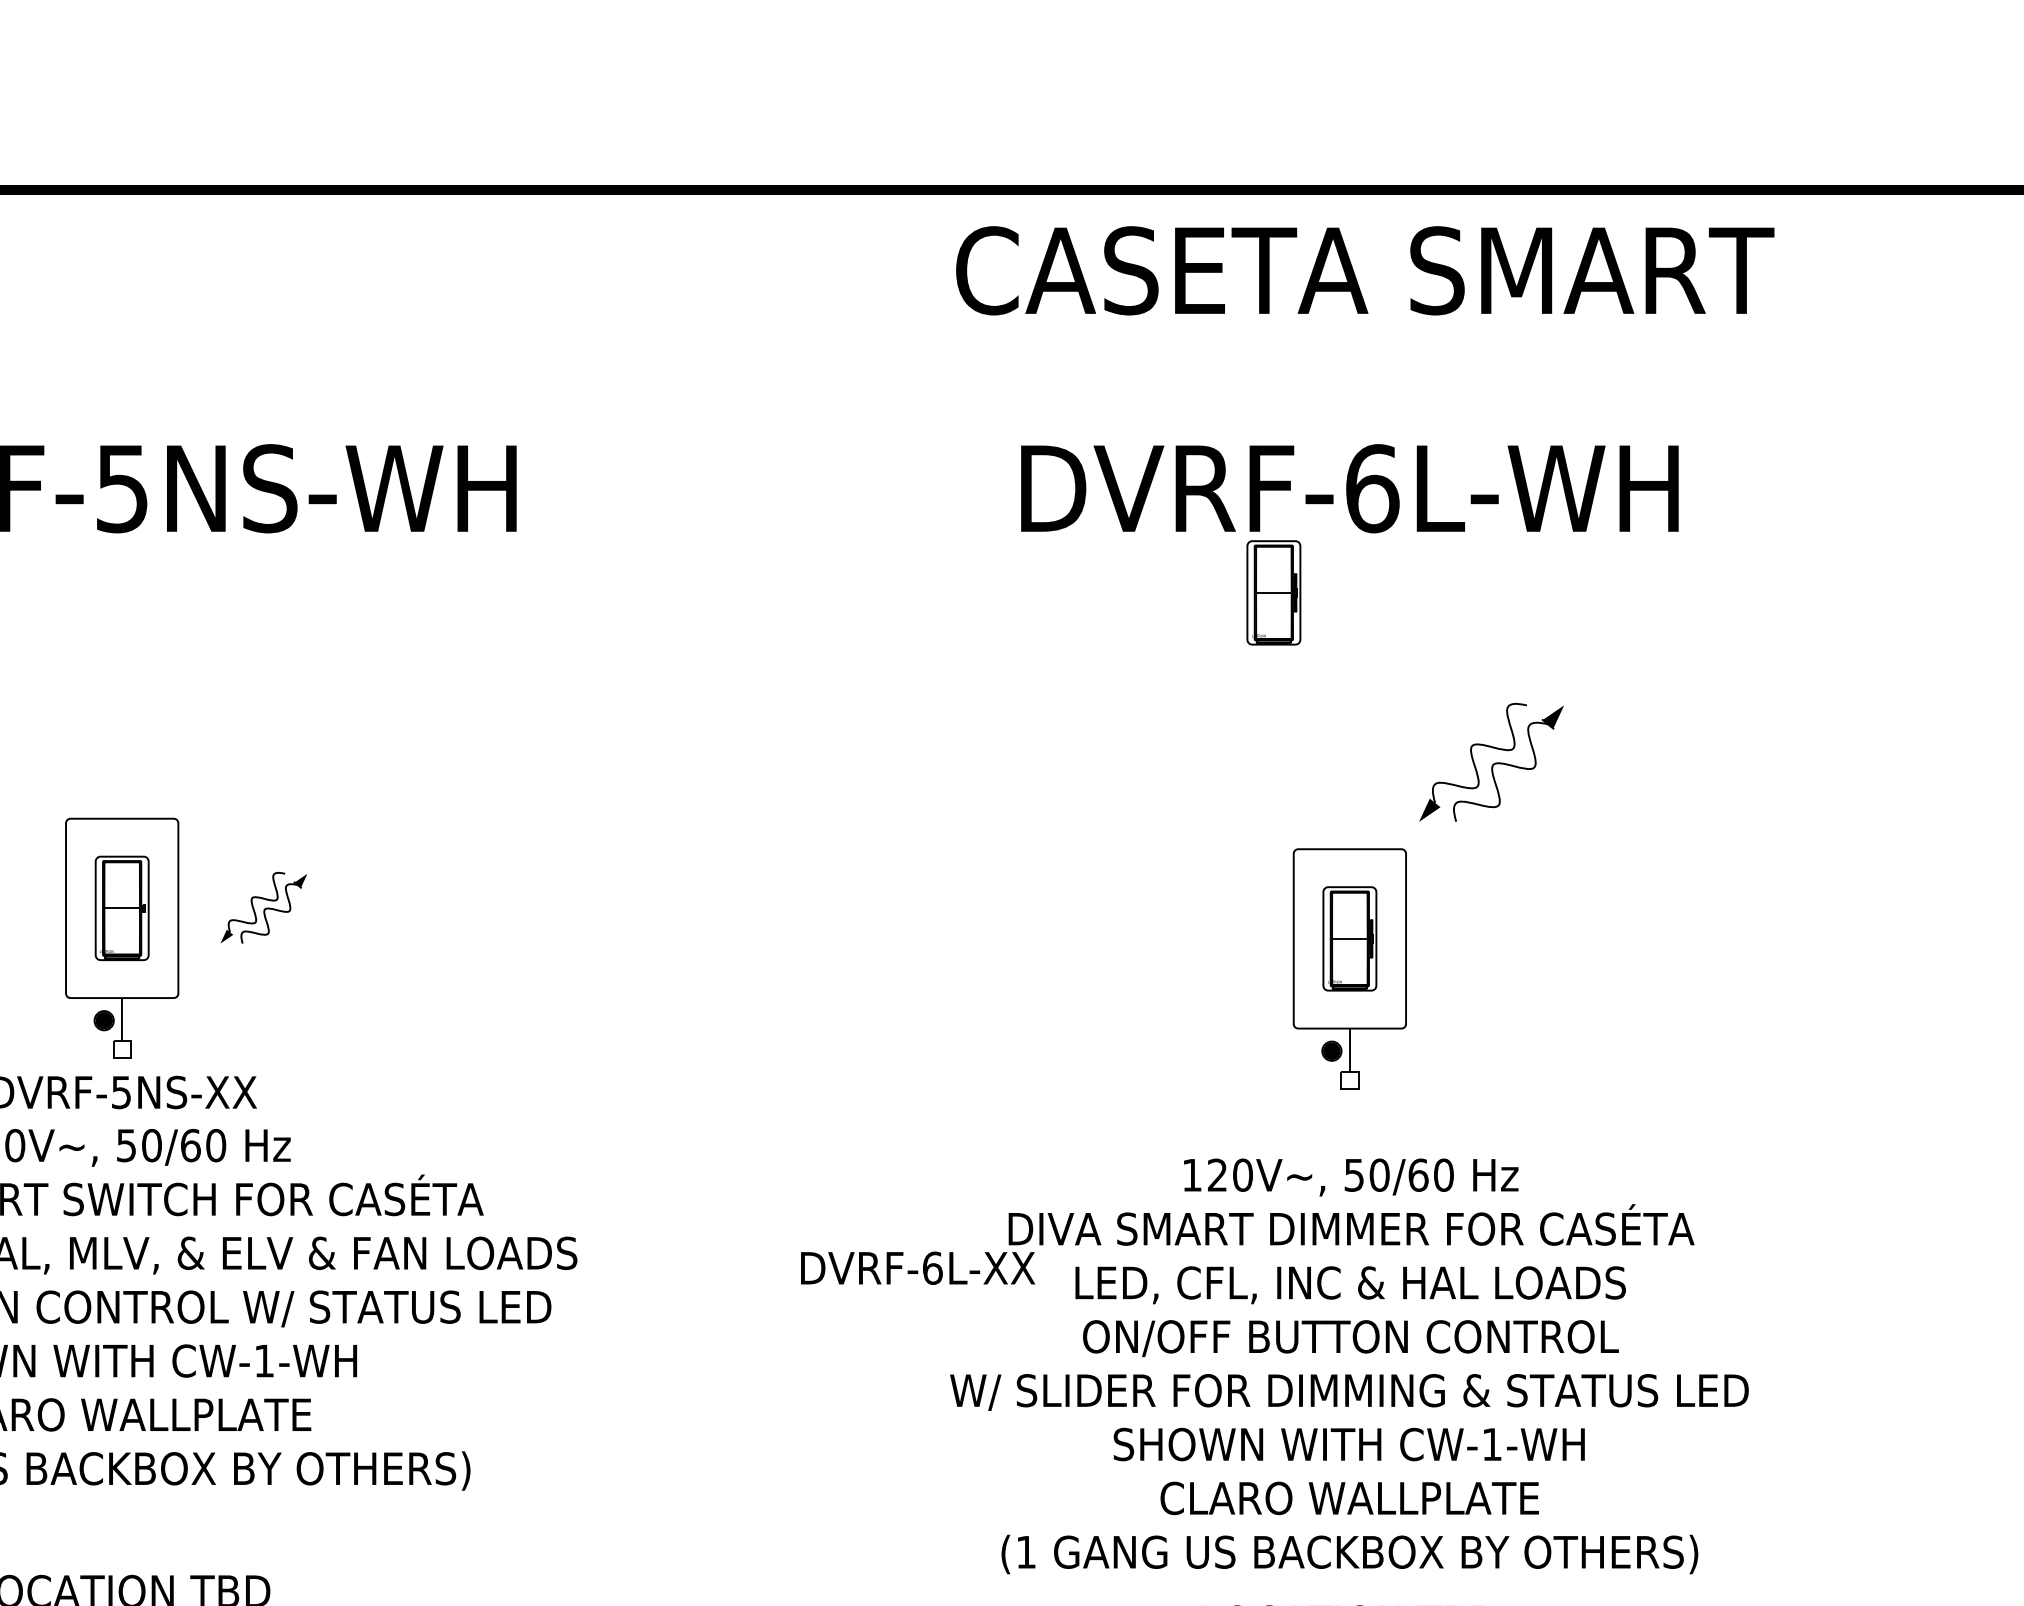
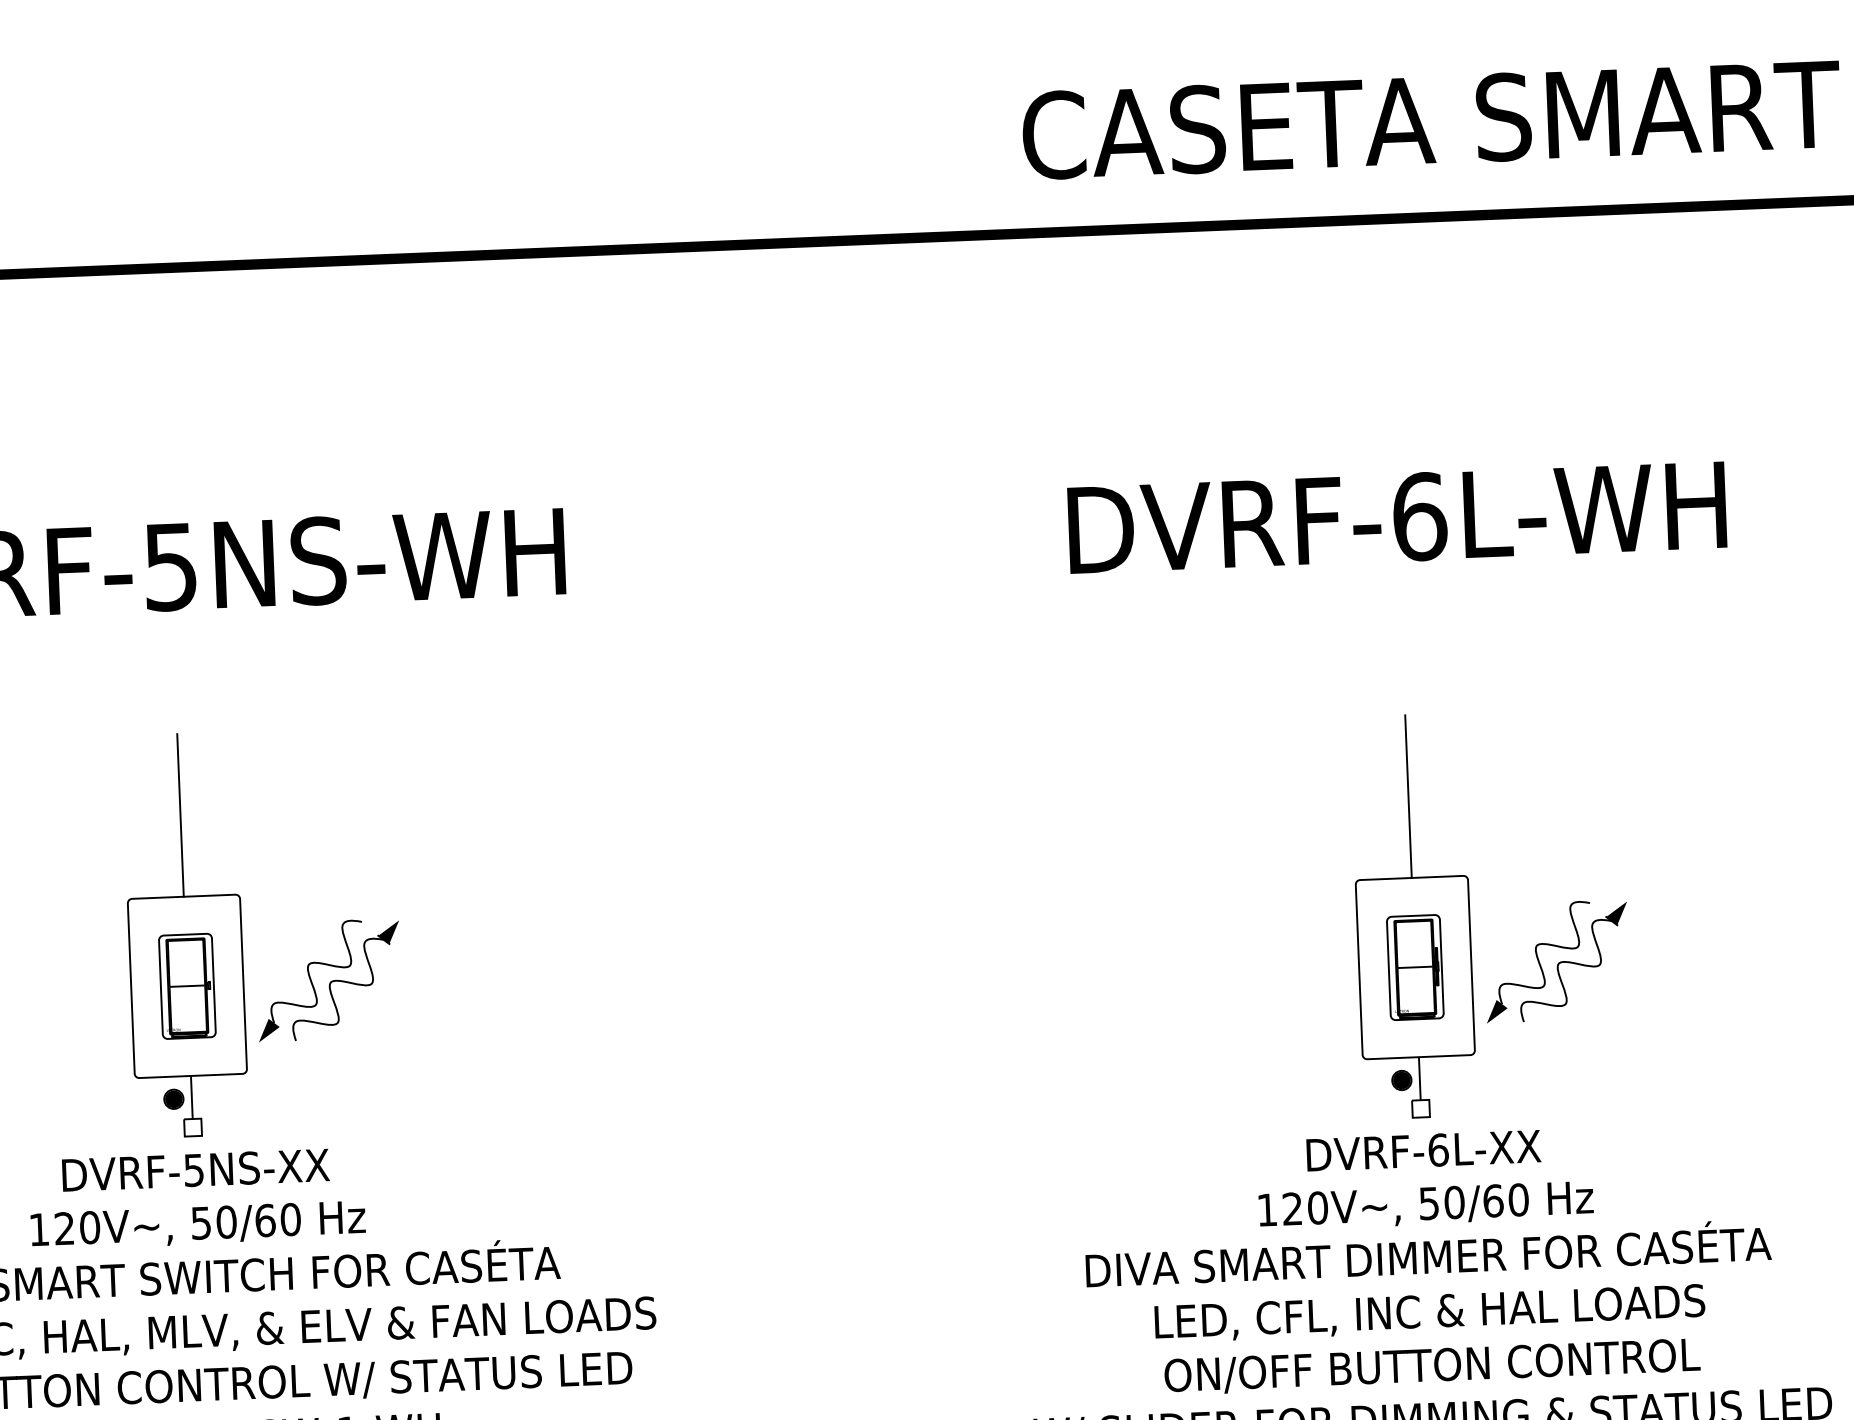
text: (1365, 270) -> (1431, 119), moved
part: (1273, 592) -> (1325, 624), removed
line: (122, 736) -> (180, 814), added
part: (1491, 762) -> (1556, 961), moved
line: (1349, 767) -> (1408, 796), added
part: (263, 907) -> (328, 979), size x1.67
text: (918, 1267) -> (1424, 1149), moved

